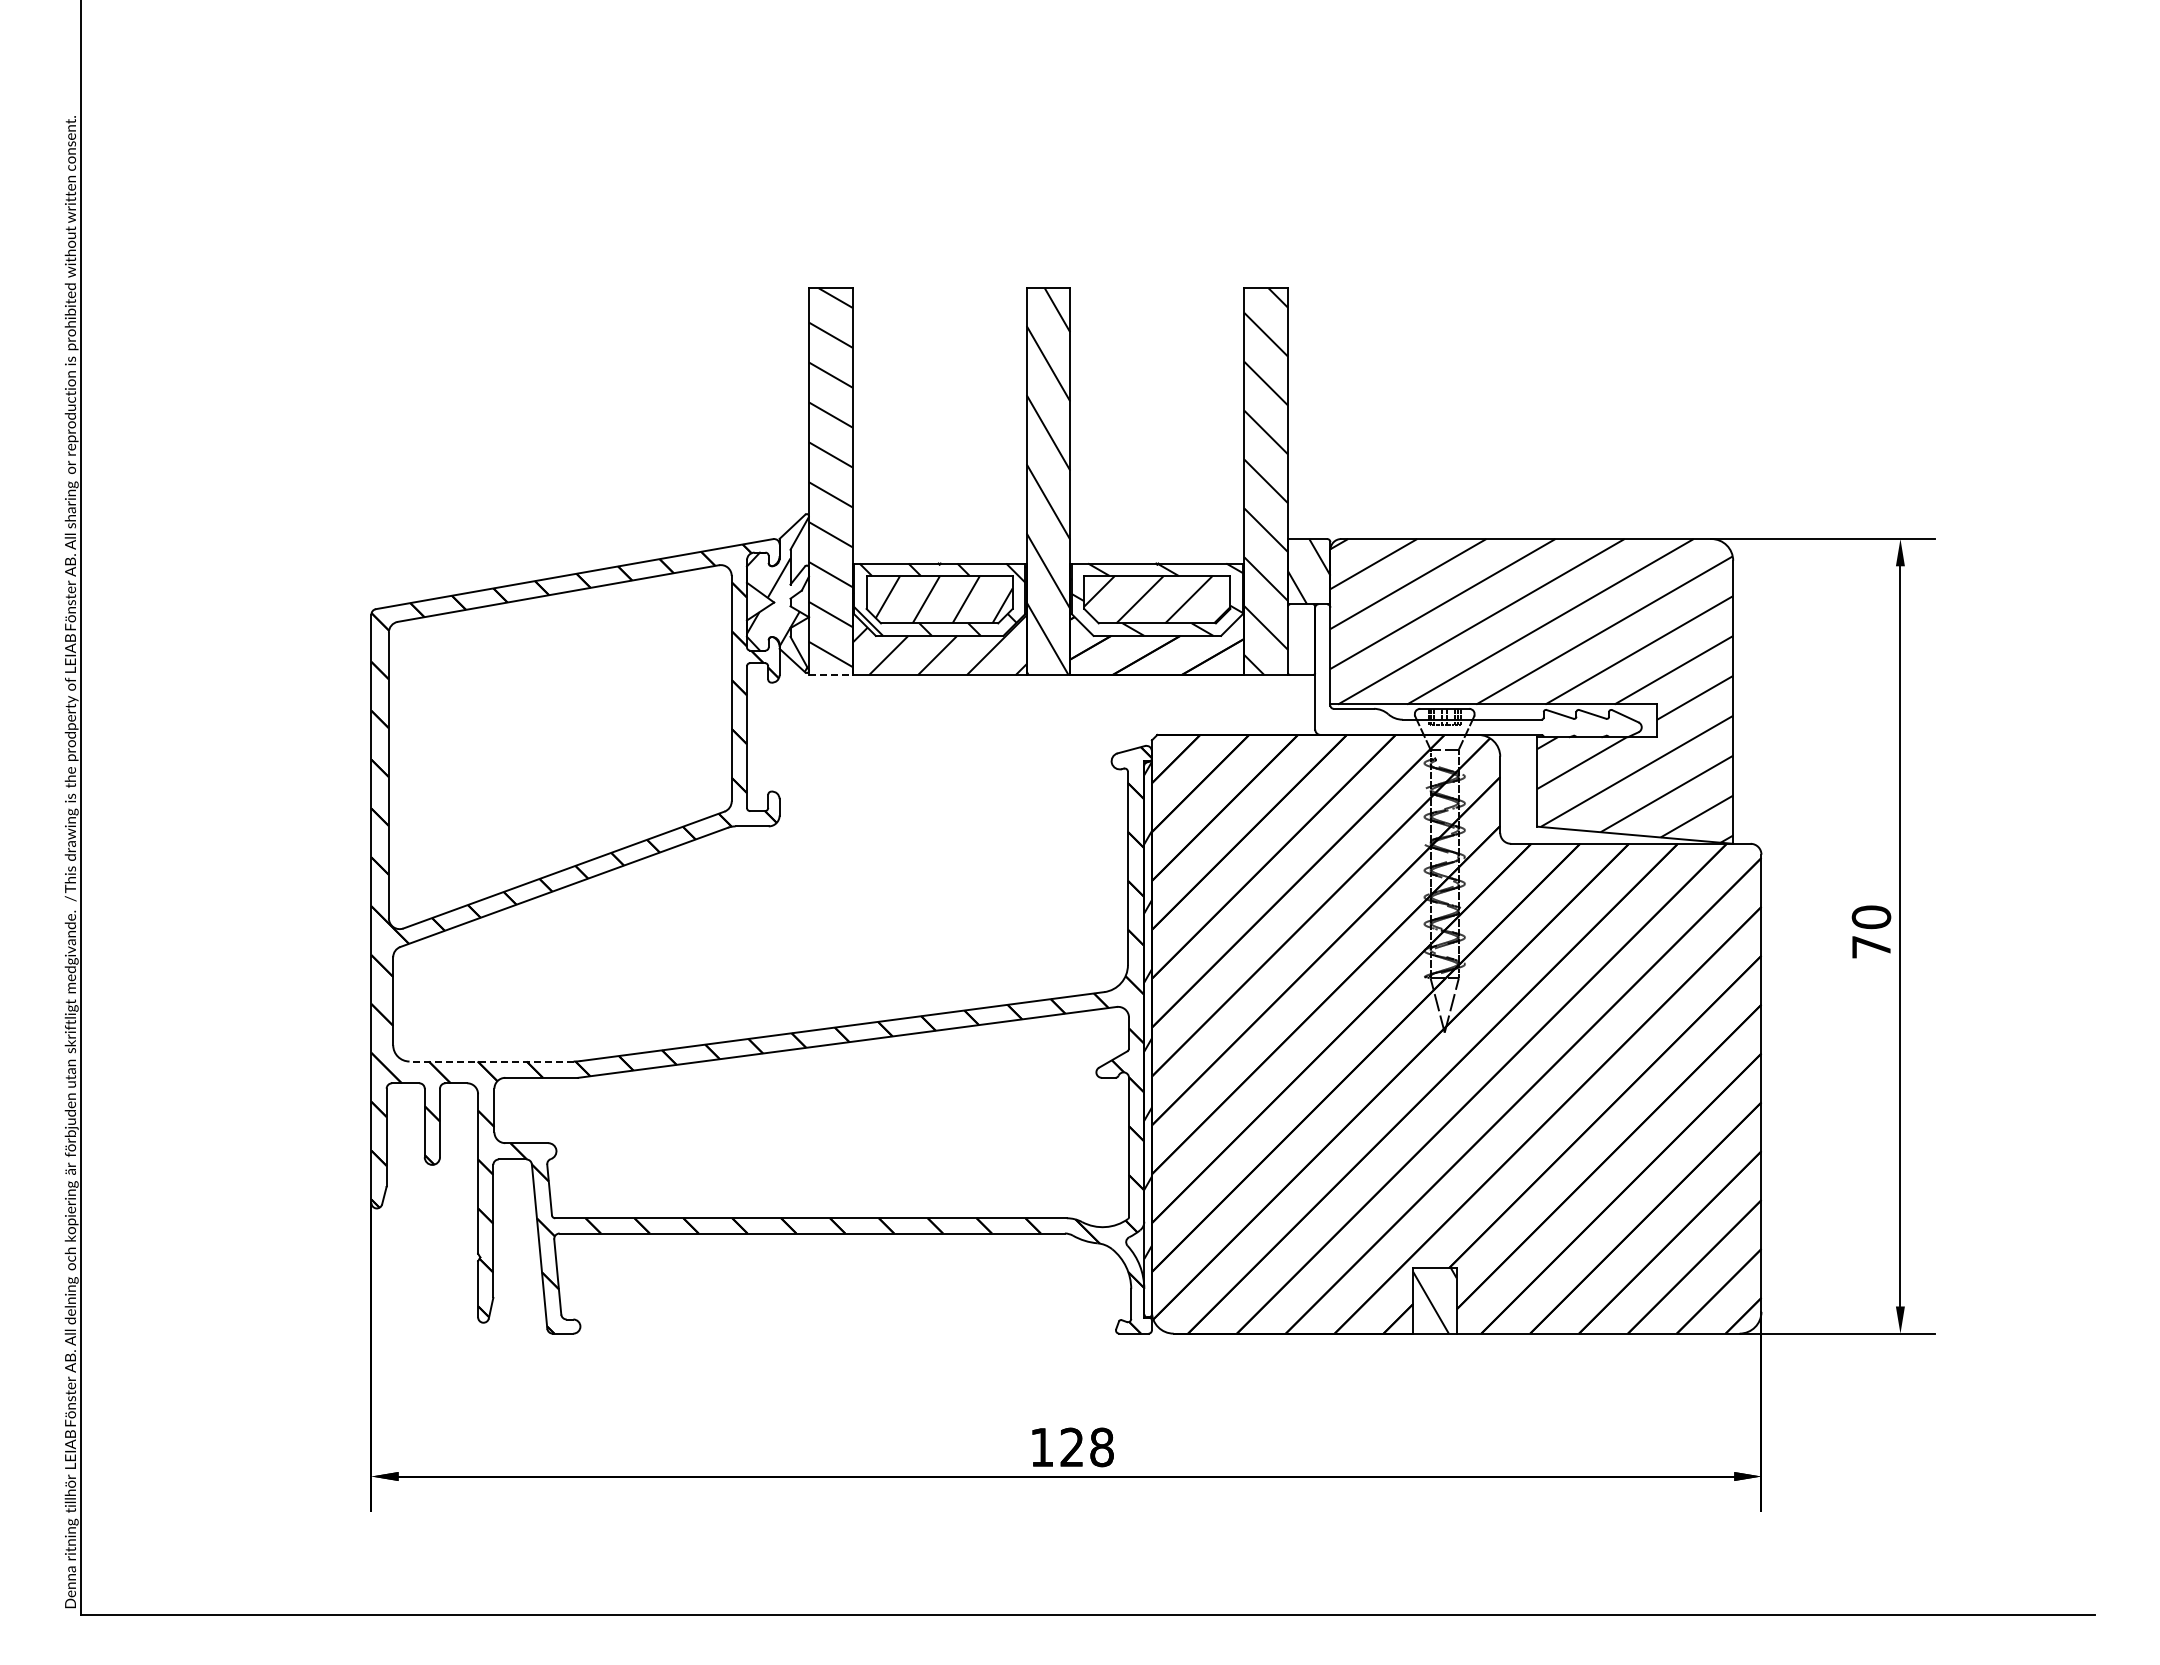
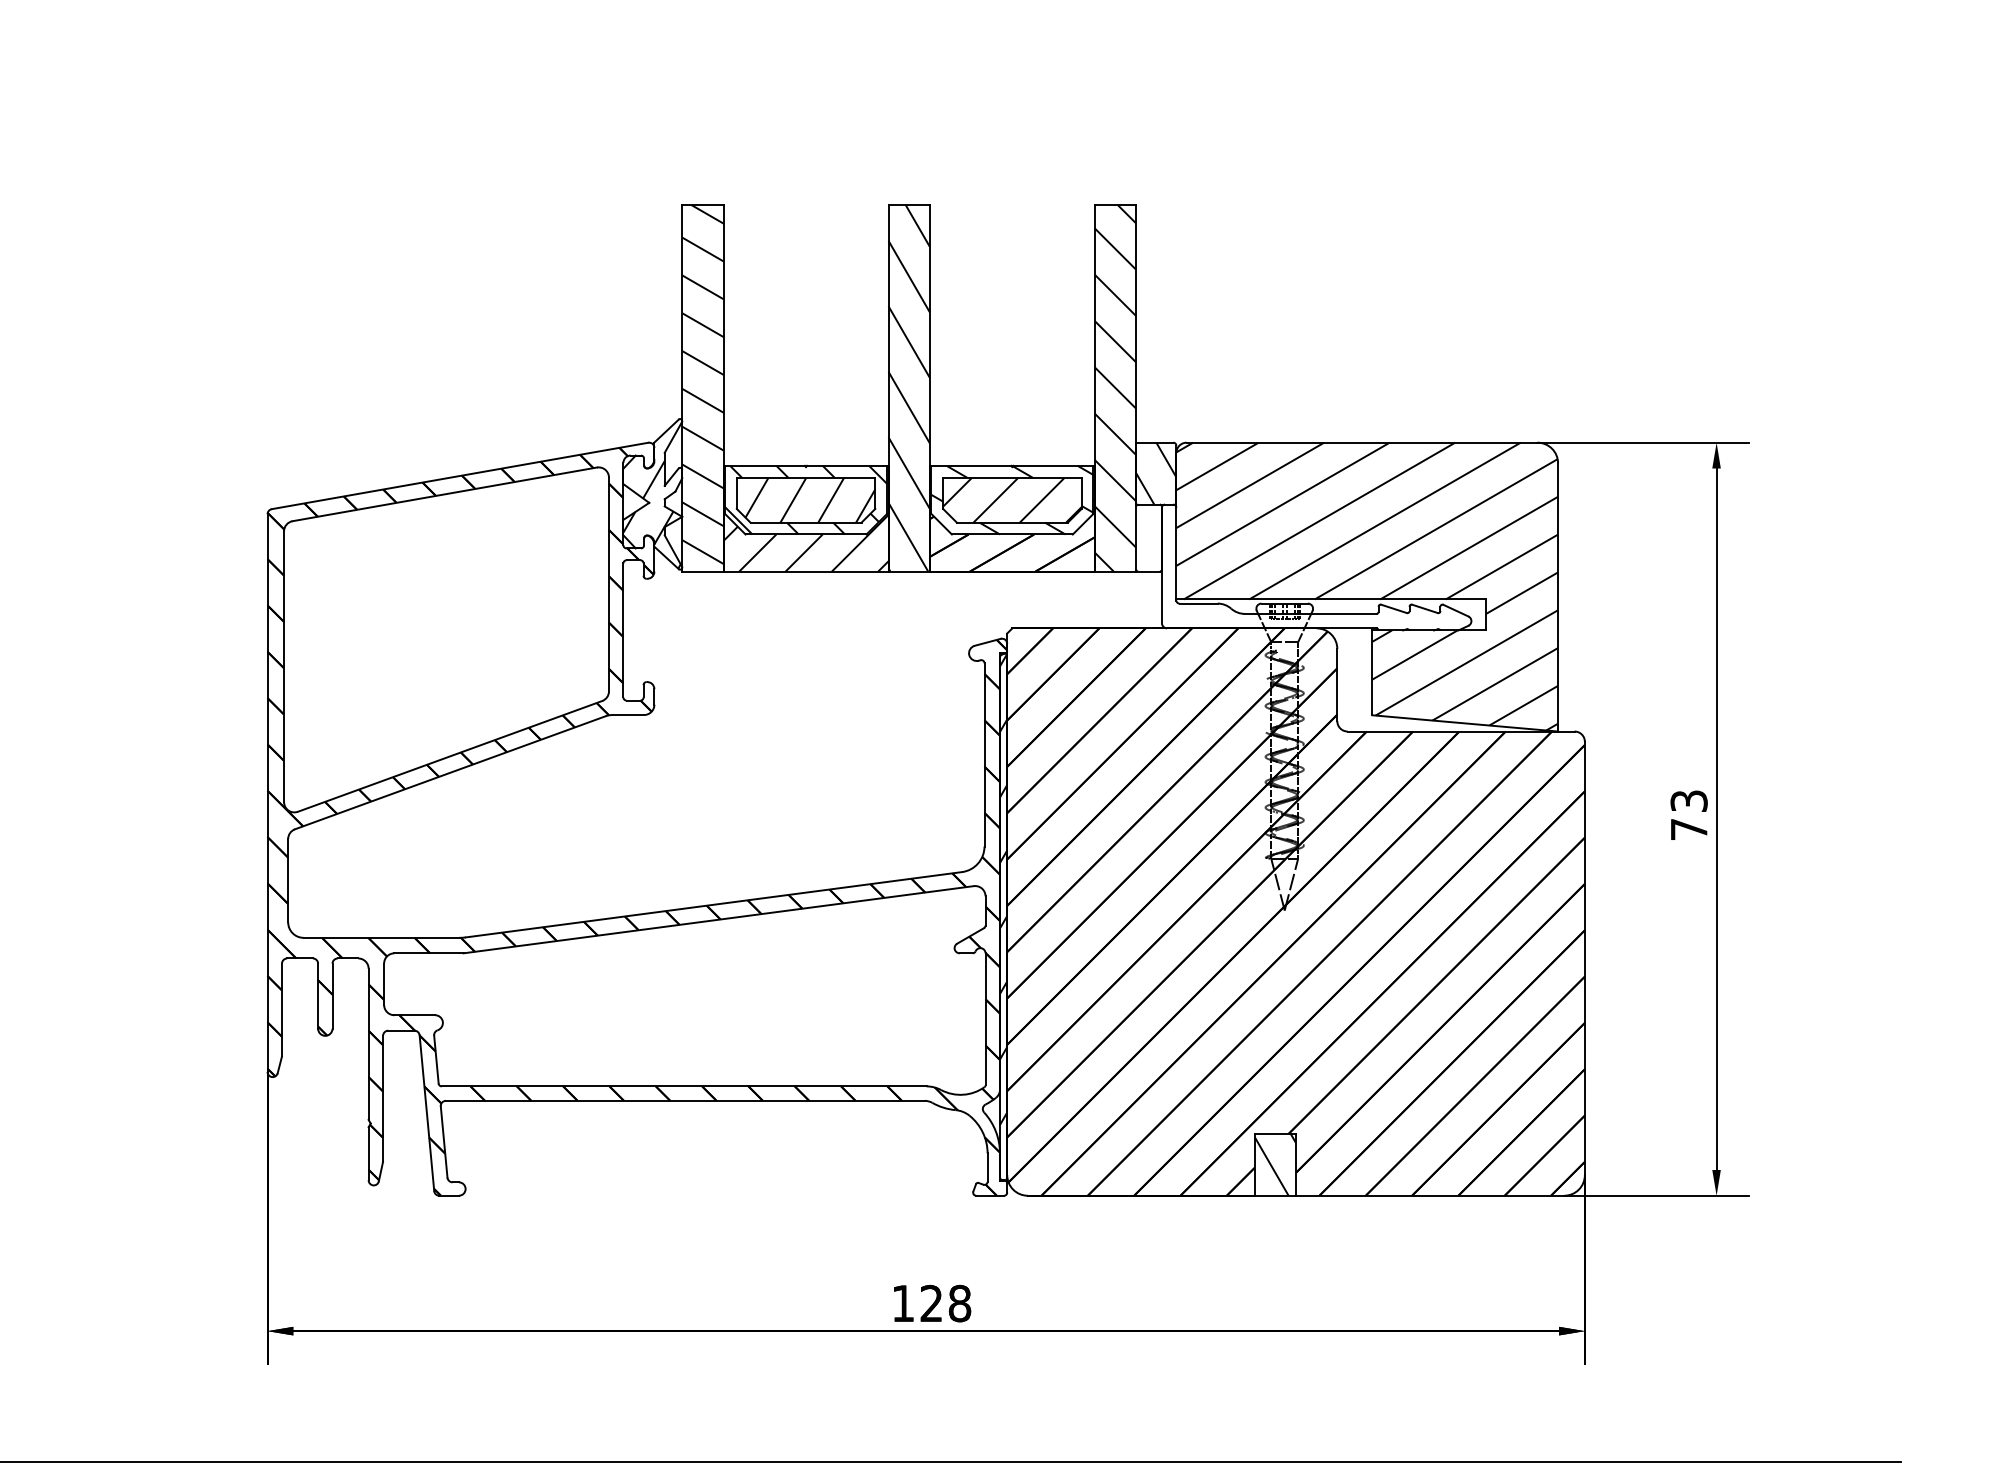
line: (830, 675) -> (702, 572), dashed -> solid
text: (1871, 917) -> (1689, 801), 70 -> 73
line: (491, 1061) -> (381, 937), dashed -> solid

